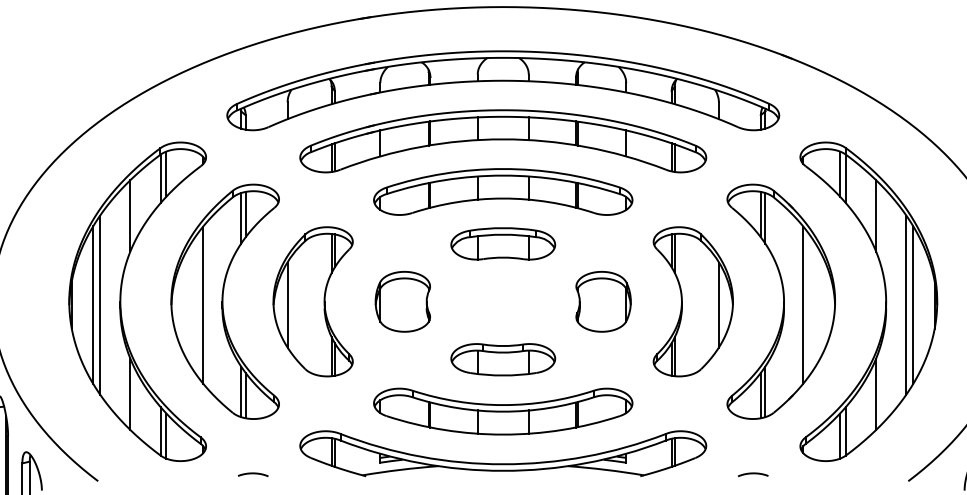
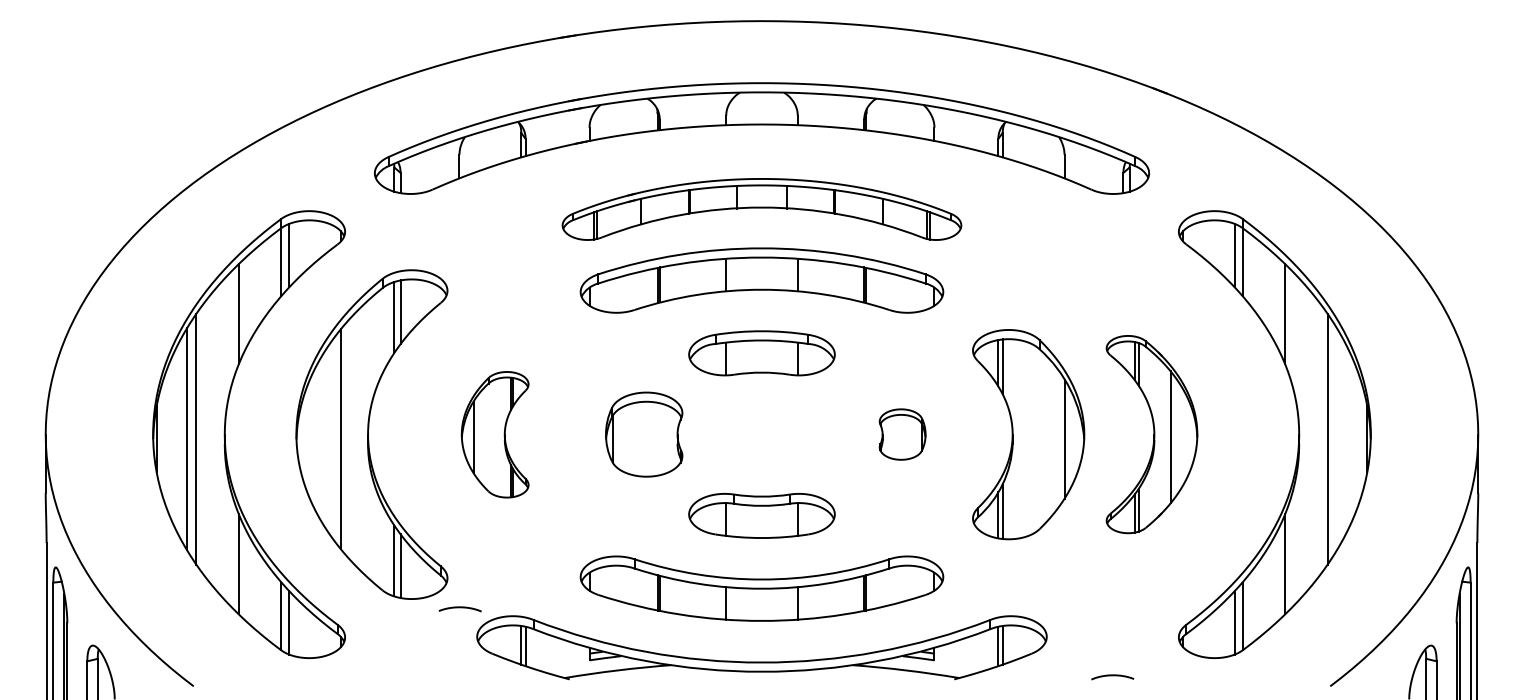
part: (502, 141) -> (761, 209), size x0.7
part: (312, 301) -> (494, 434), size x0.6
part: (403, 301) -> (644, 434), moved
part: (603, 301) -> (902, 434), size x0.6
part: (780, 301) -> (1151, 434), size x0.6
line: (912, 305) -> (1336, 439), removed
curve: (252, 474) -> (459, 608), moved

